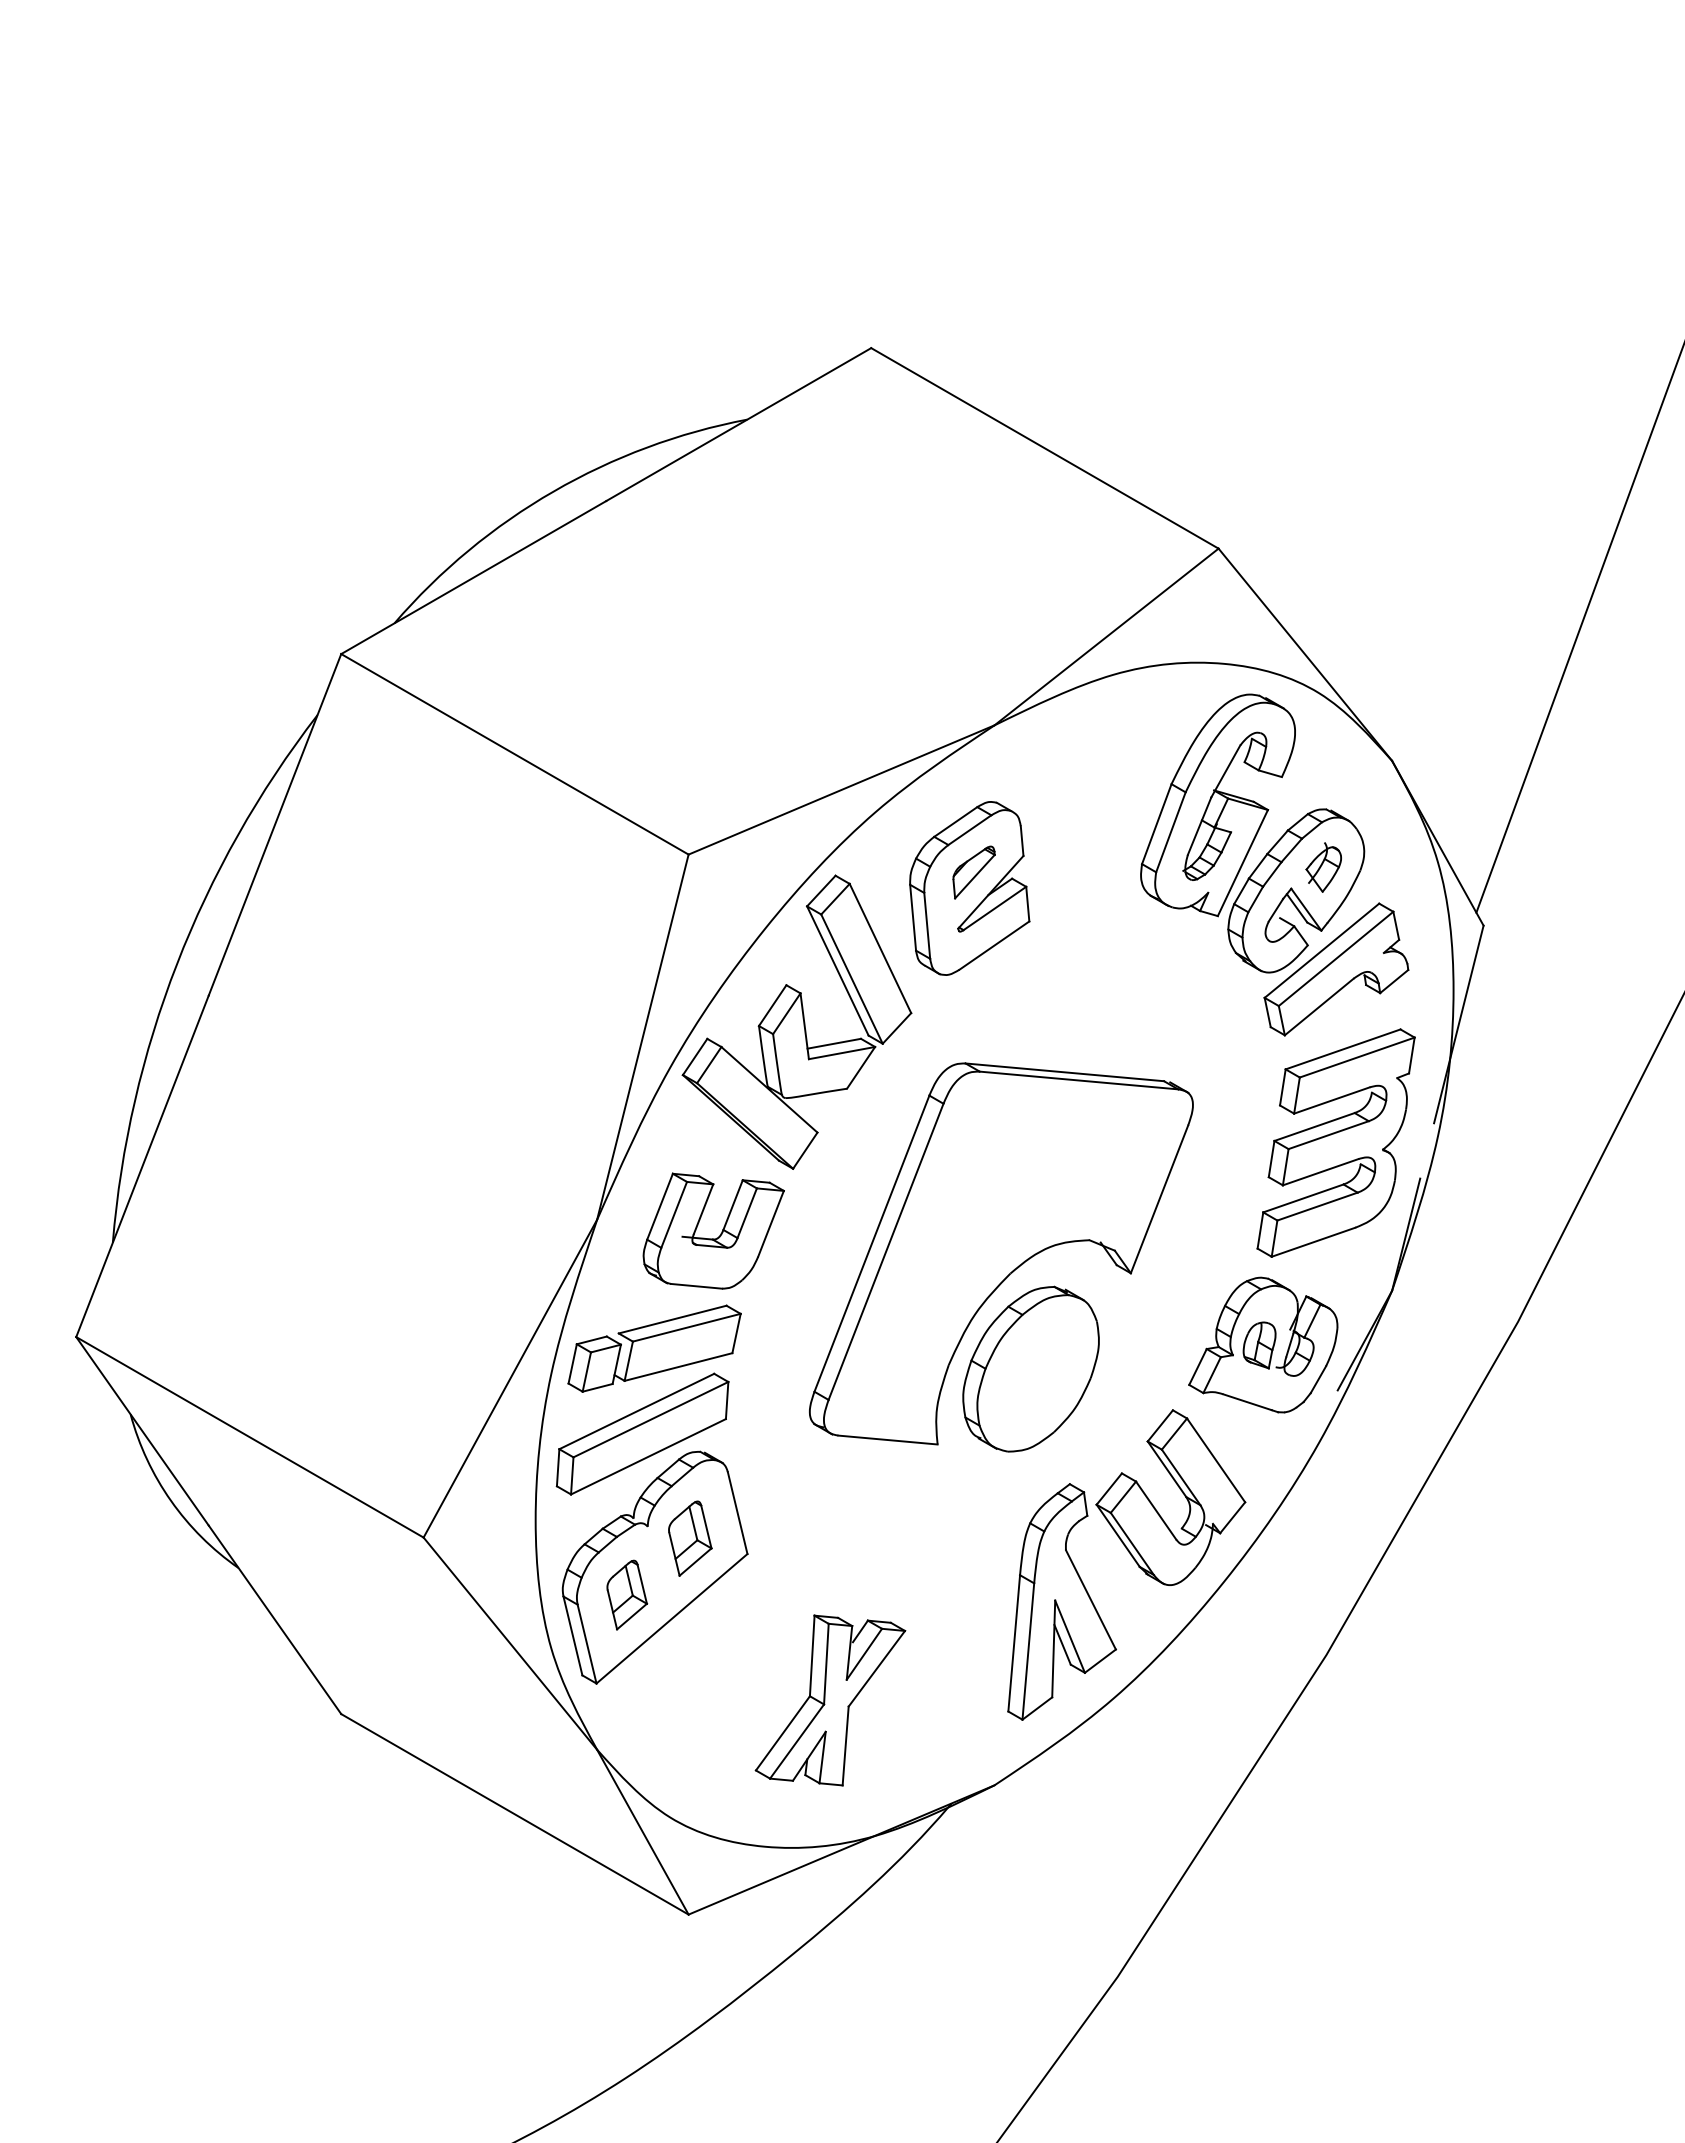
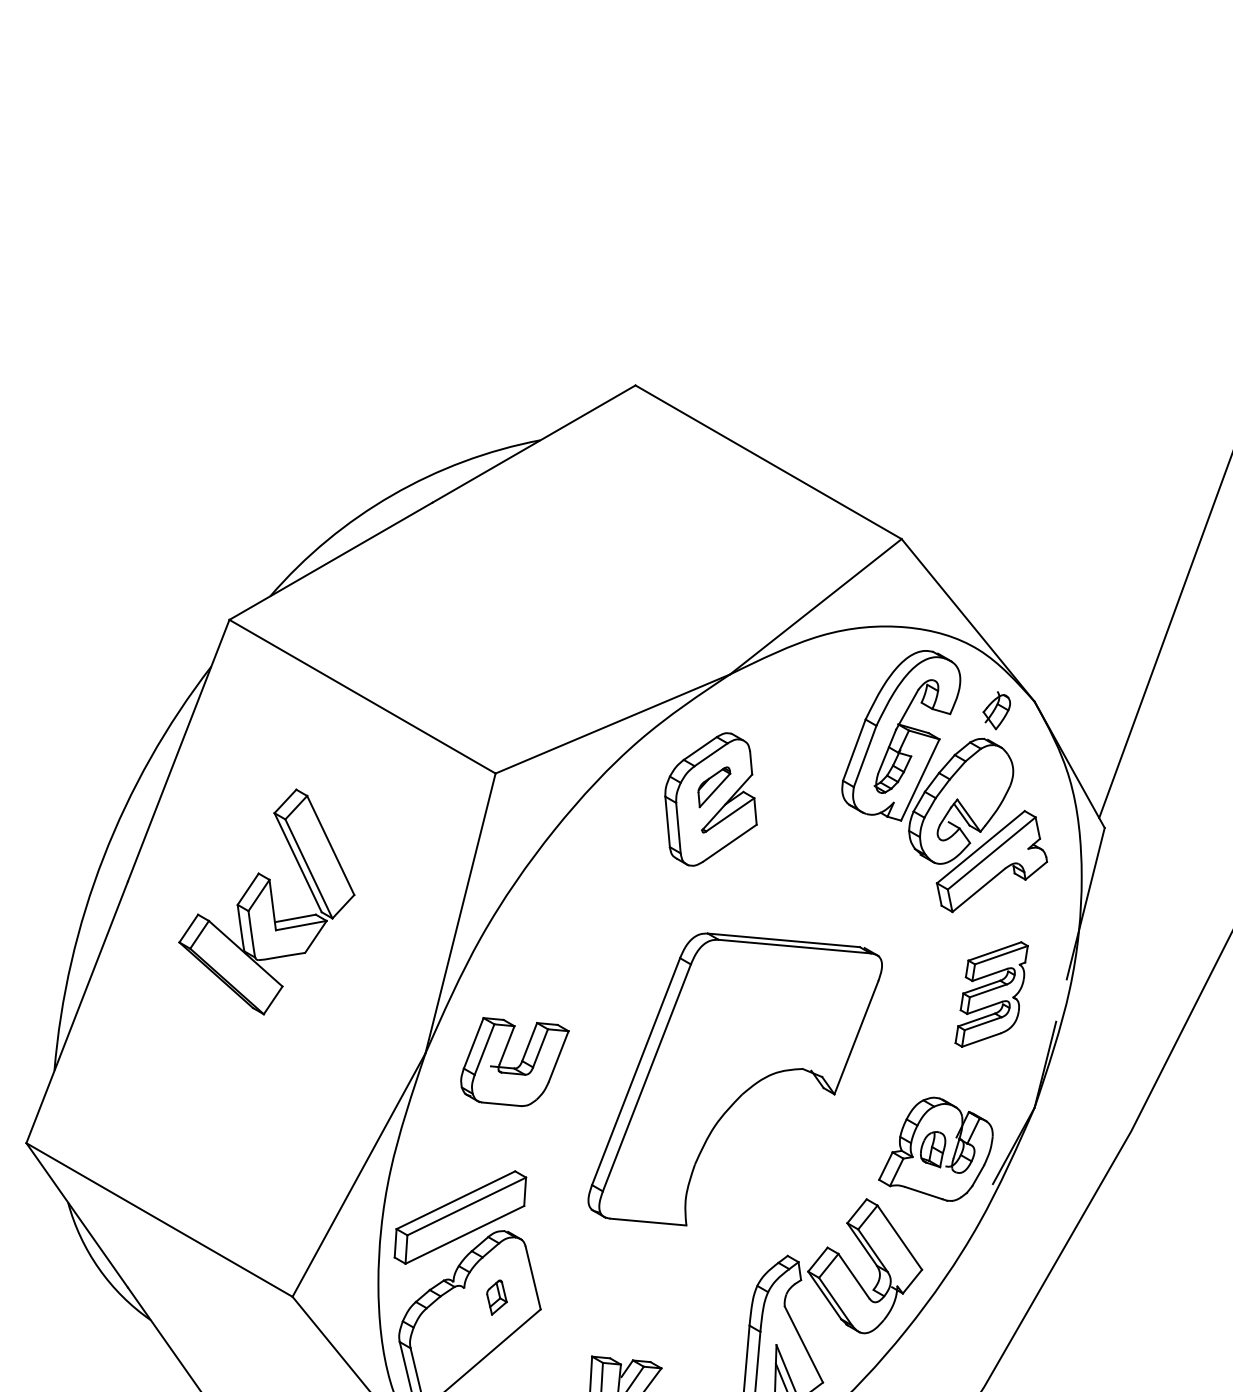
part: (1323, 867) -> (996, 710), moved
part: (796, 1021) -> (266, 901), moved
part: (1335, 1142) -> (991, 994), size x0.6
part: (654, 1348) -> (469, 1151), removed
part: (1030, 1368) -> (757, 1167), removed
part: (690, 1538) -> (497, 1297), size x0.6
part: (627, 1594) -> (448, 1340), removed

